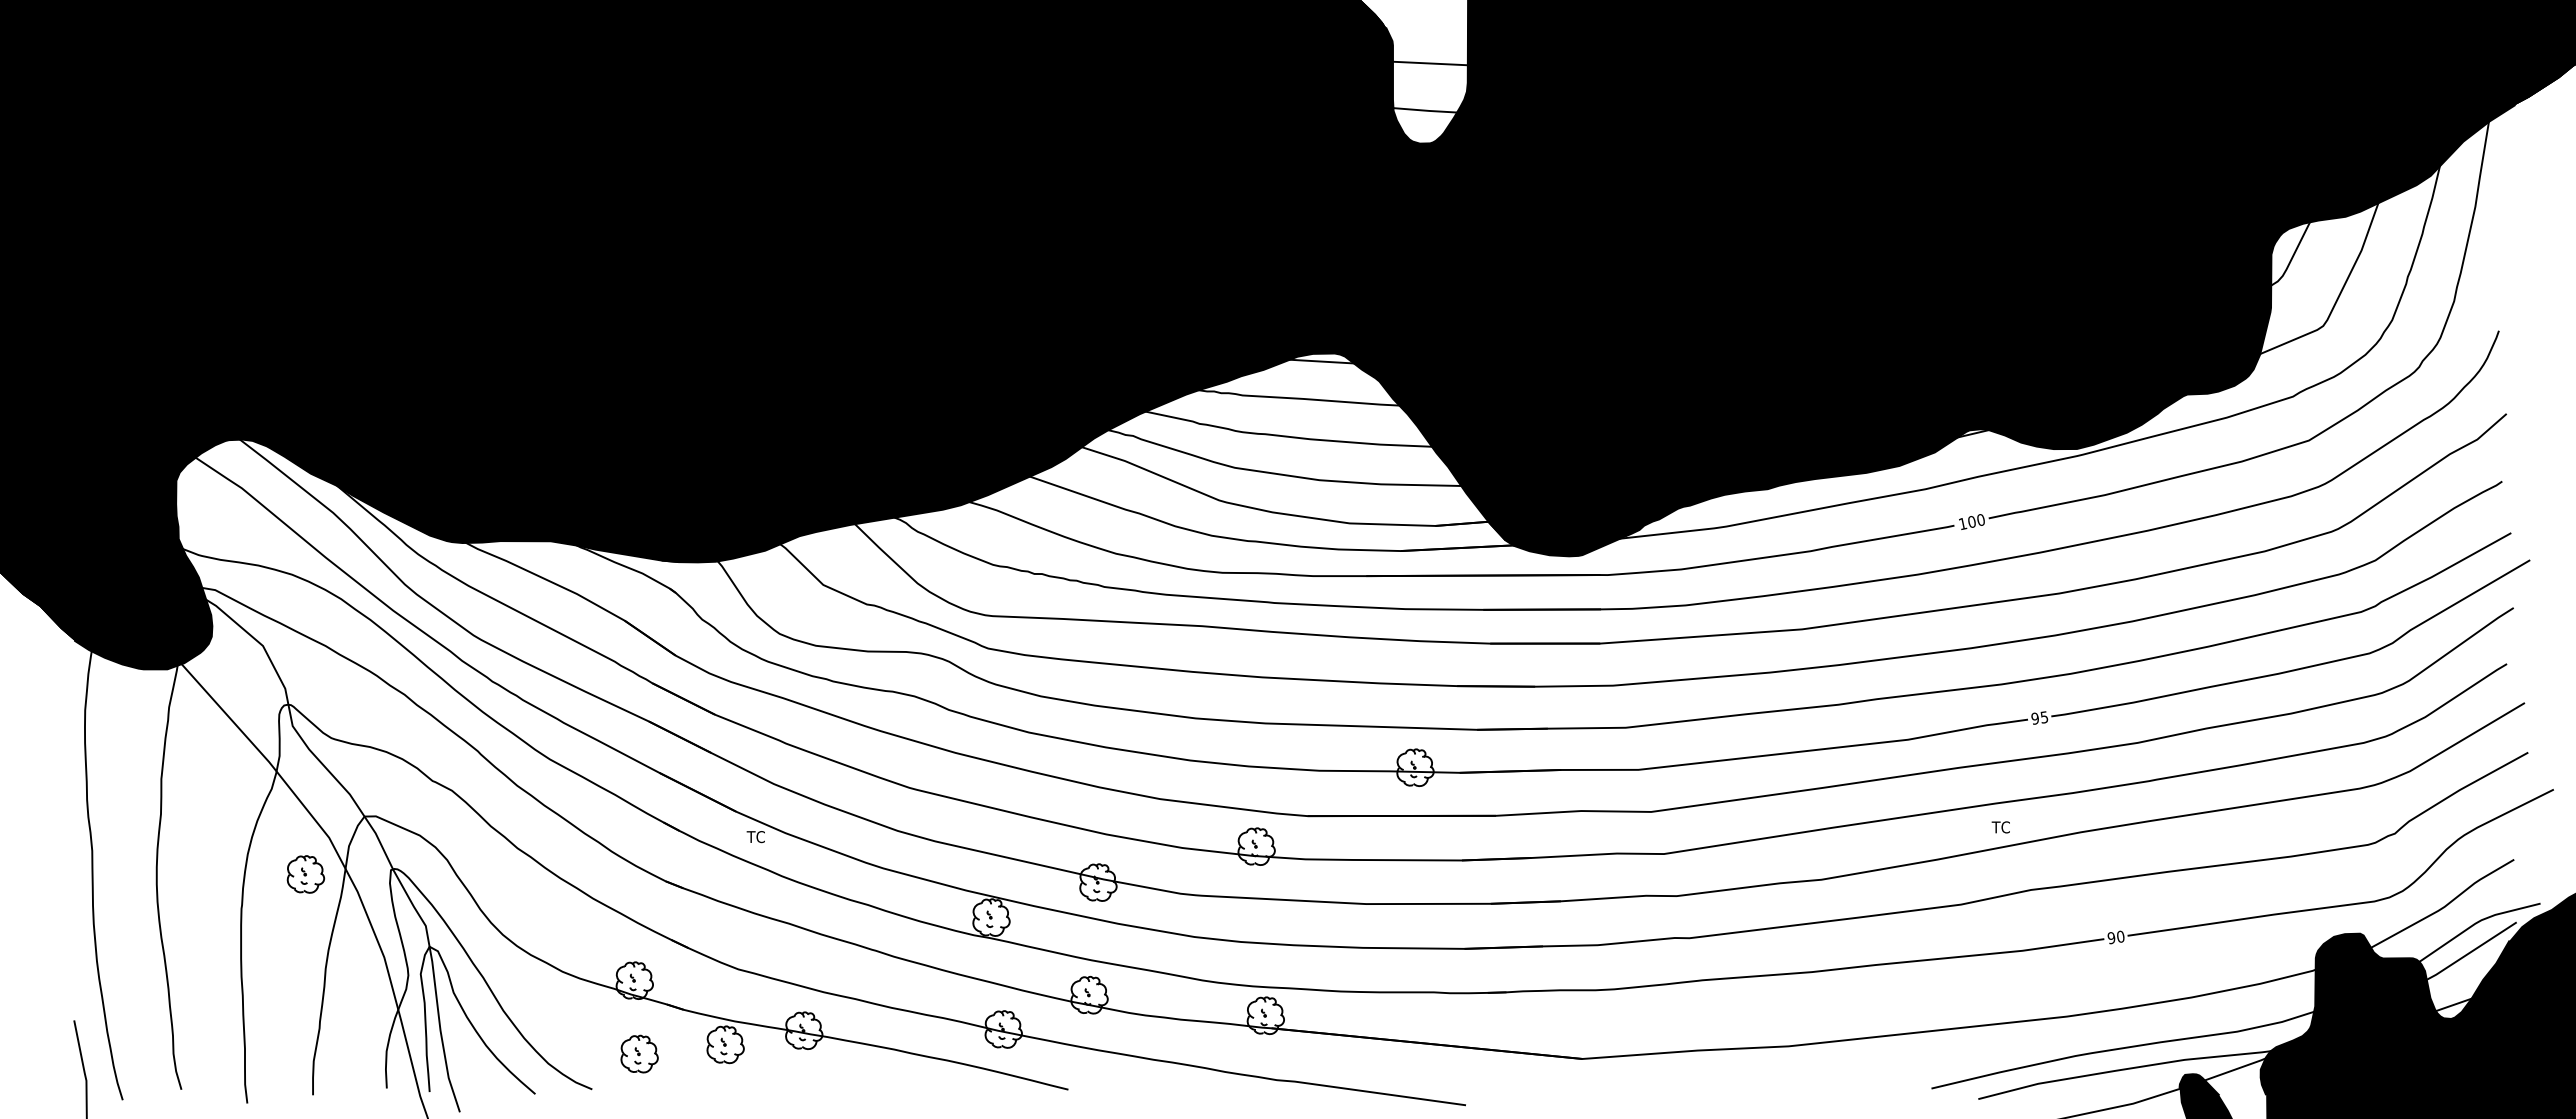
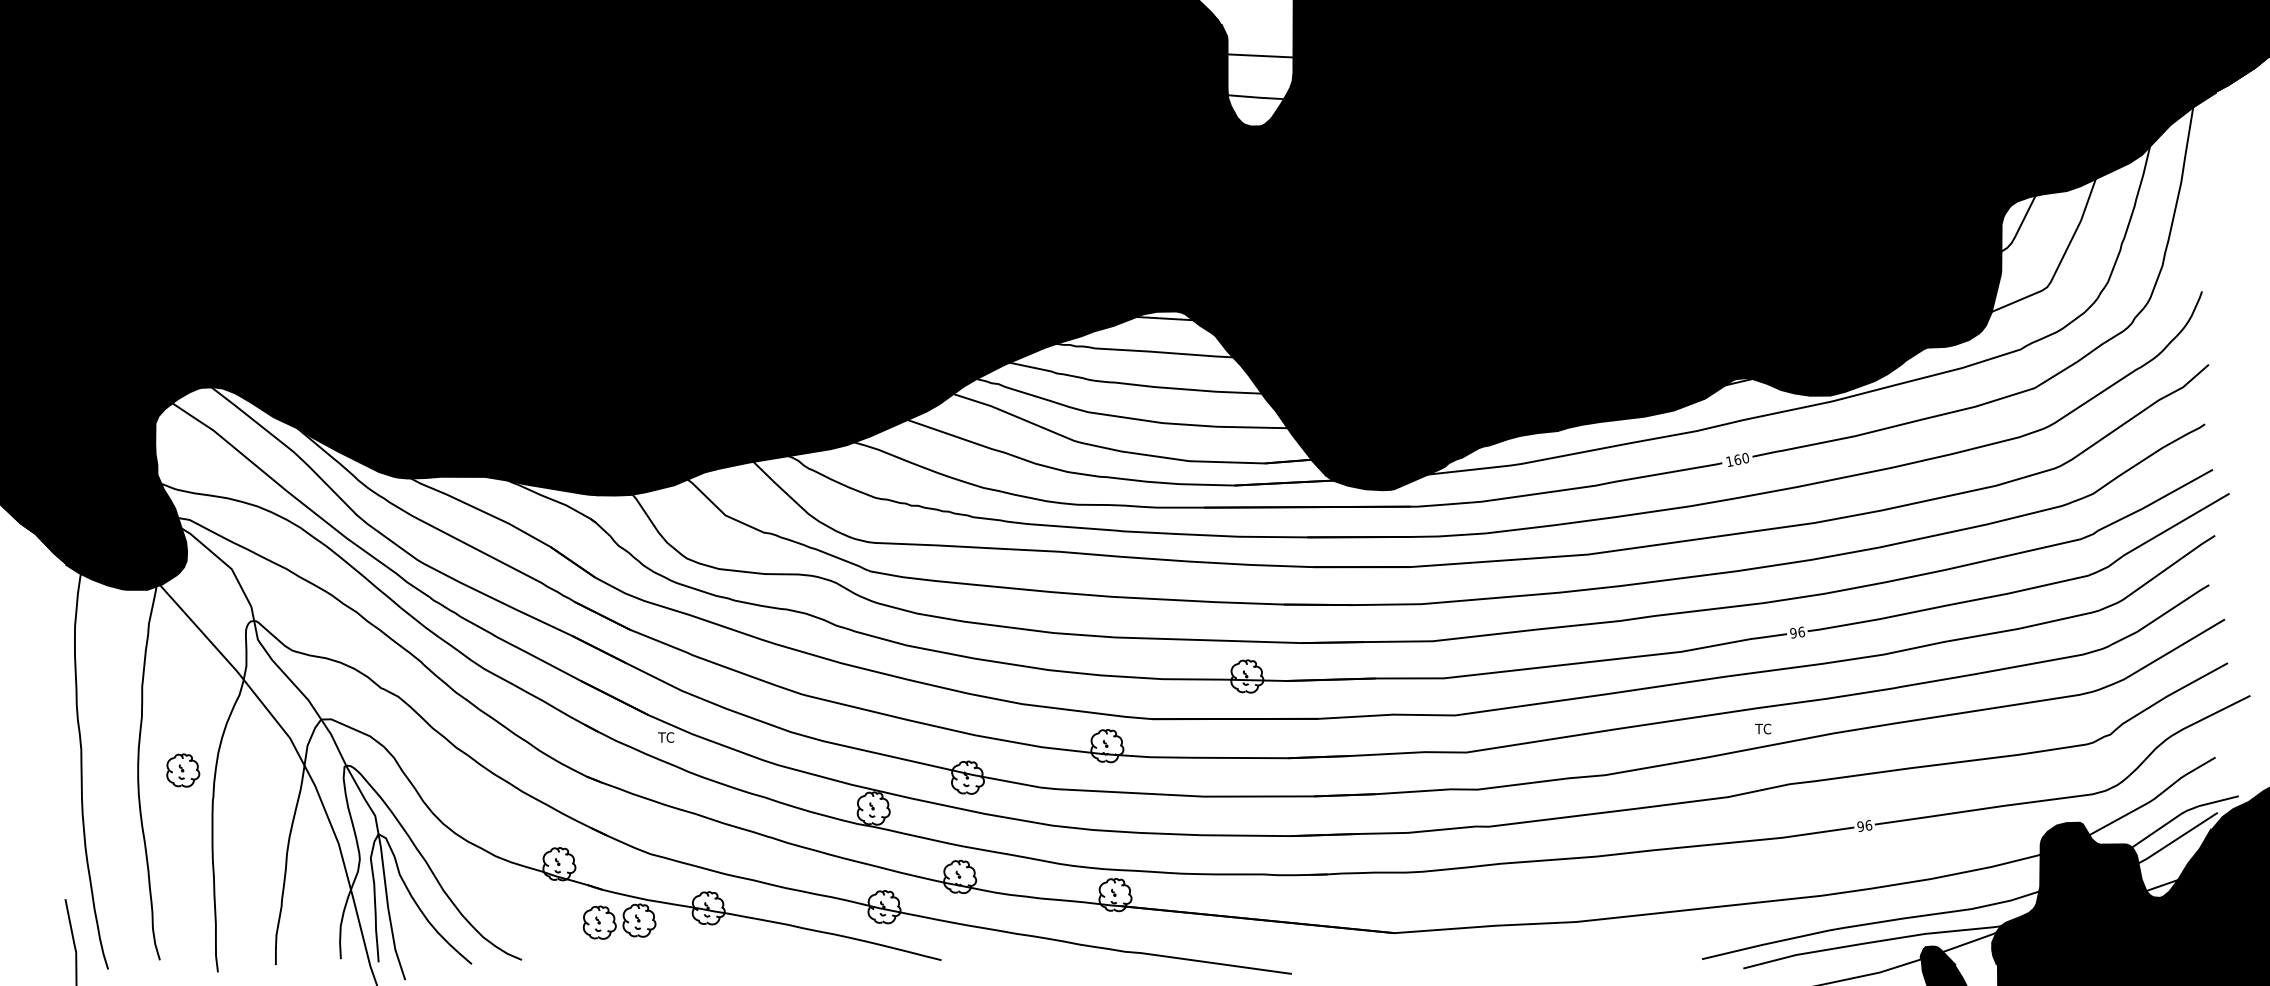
text: (1972, 521) -> (1738, 459), 100 -> 160
text: (2044, 717) -> (1801, 632), 95 -> 96
part: (305, 874) -> (182, 770), moved
text: (2120, 936) -> (1868, 825), 90 -> 96
part: (639, 1053) -> (599, 922), moved

